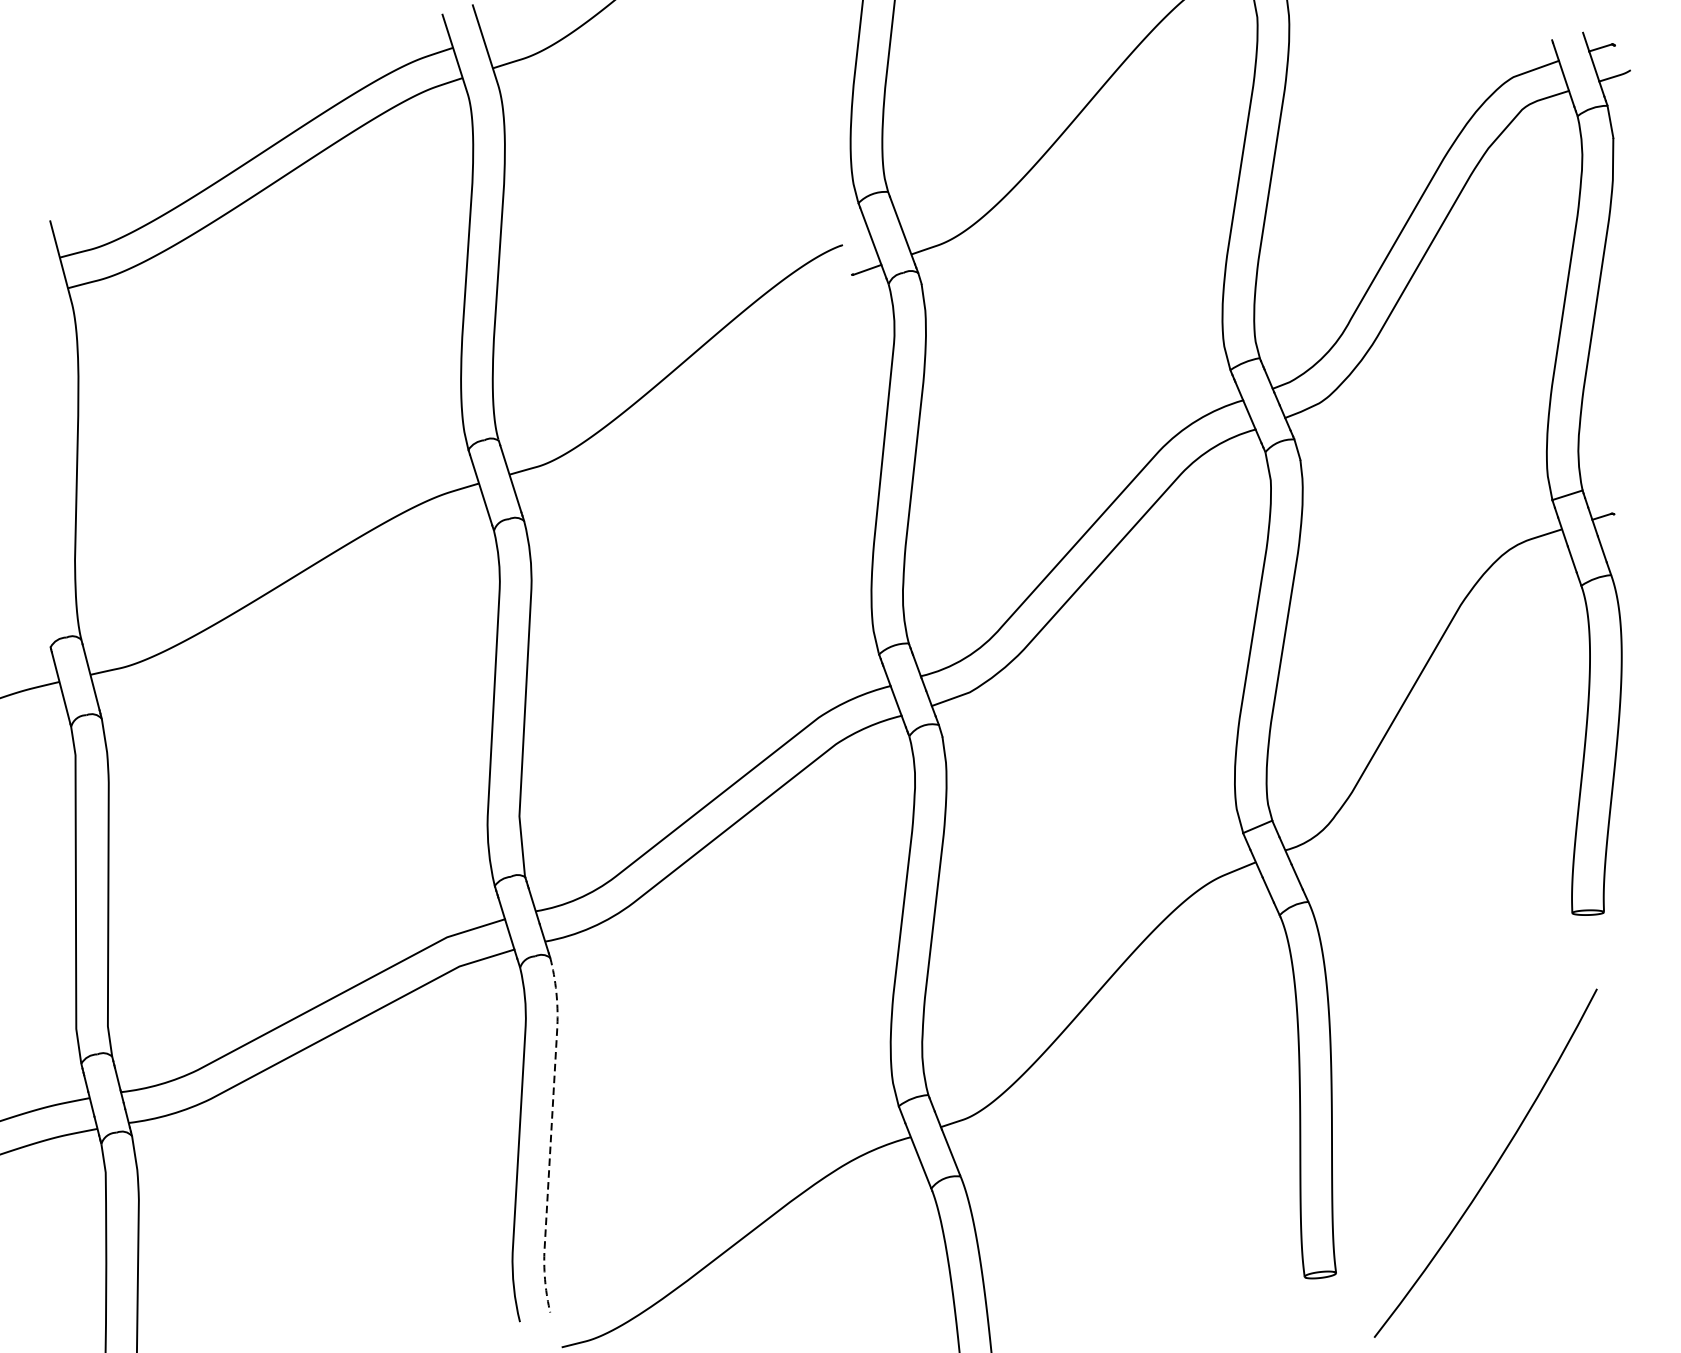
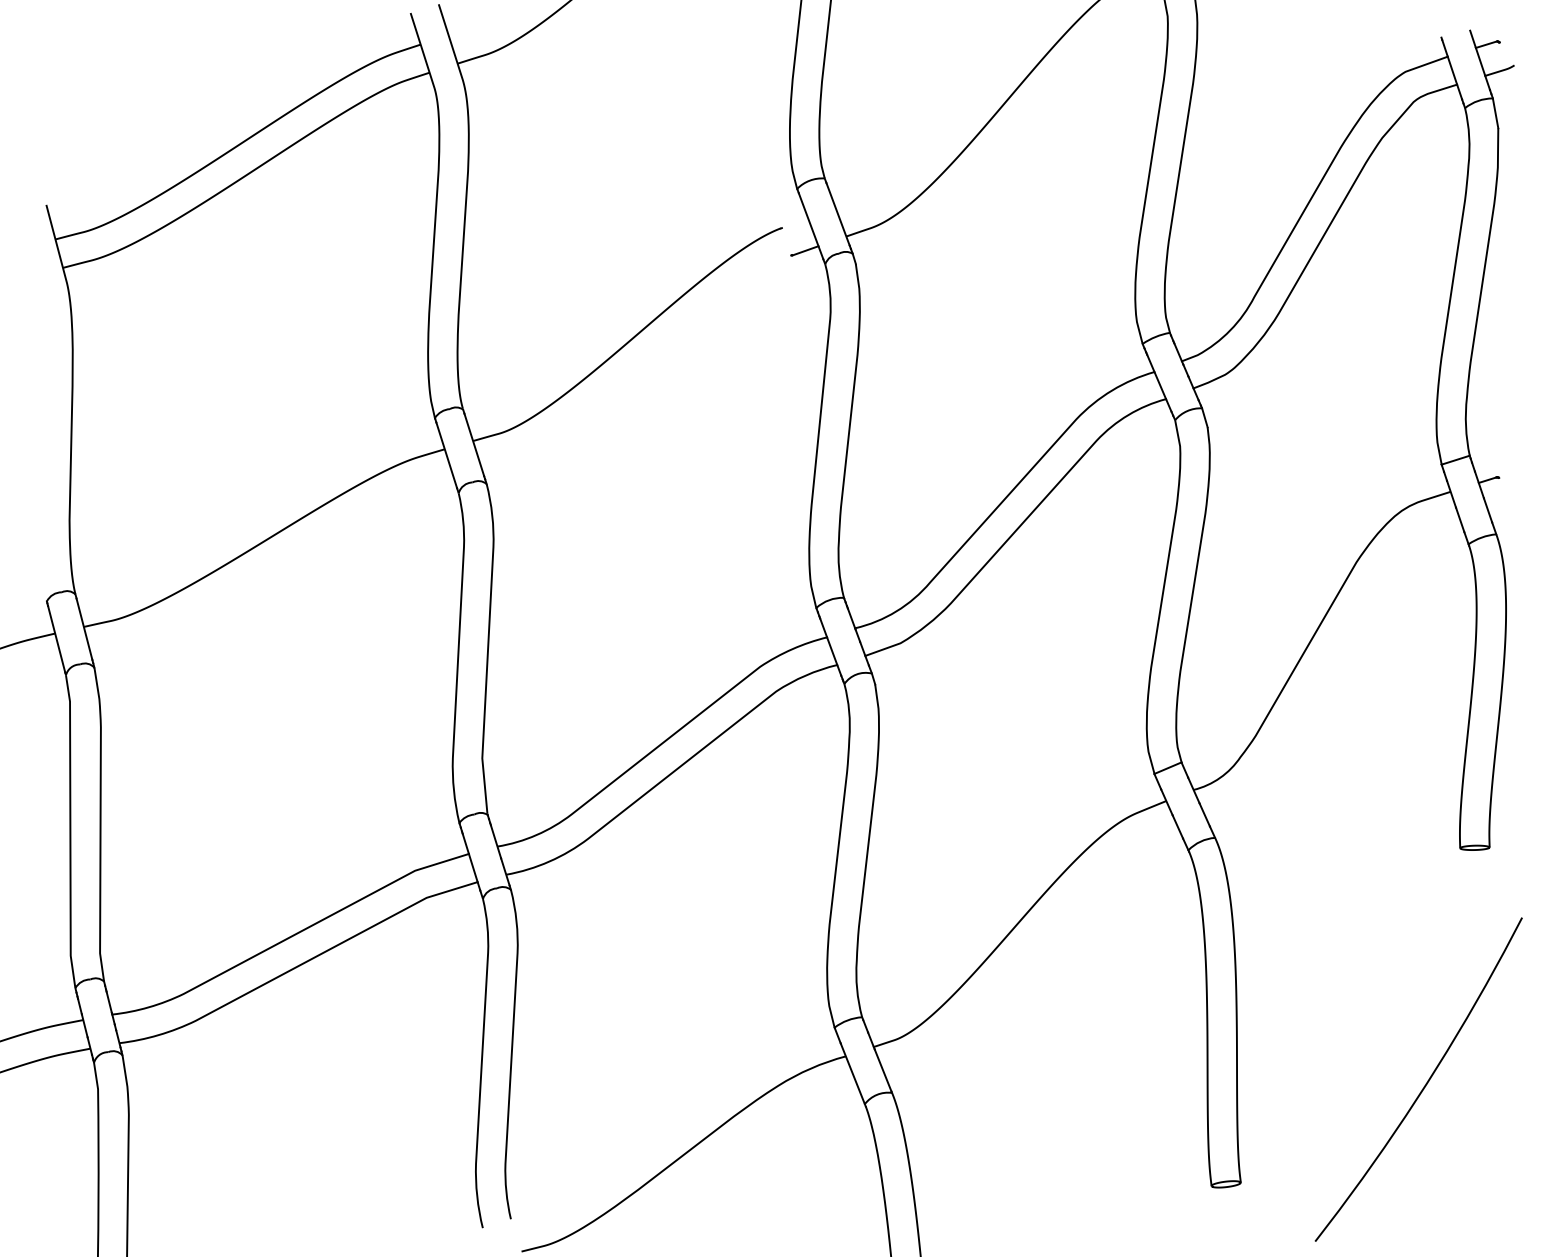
line: (550, 1134) -> (511, 1053), dashed -> solid
curve: (1492, 1167) -> (1425, 1083), moved

